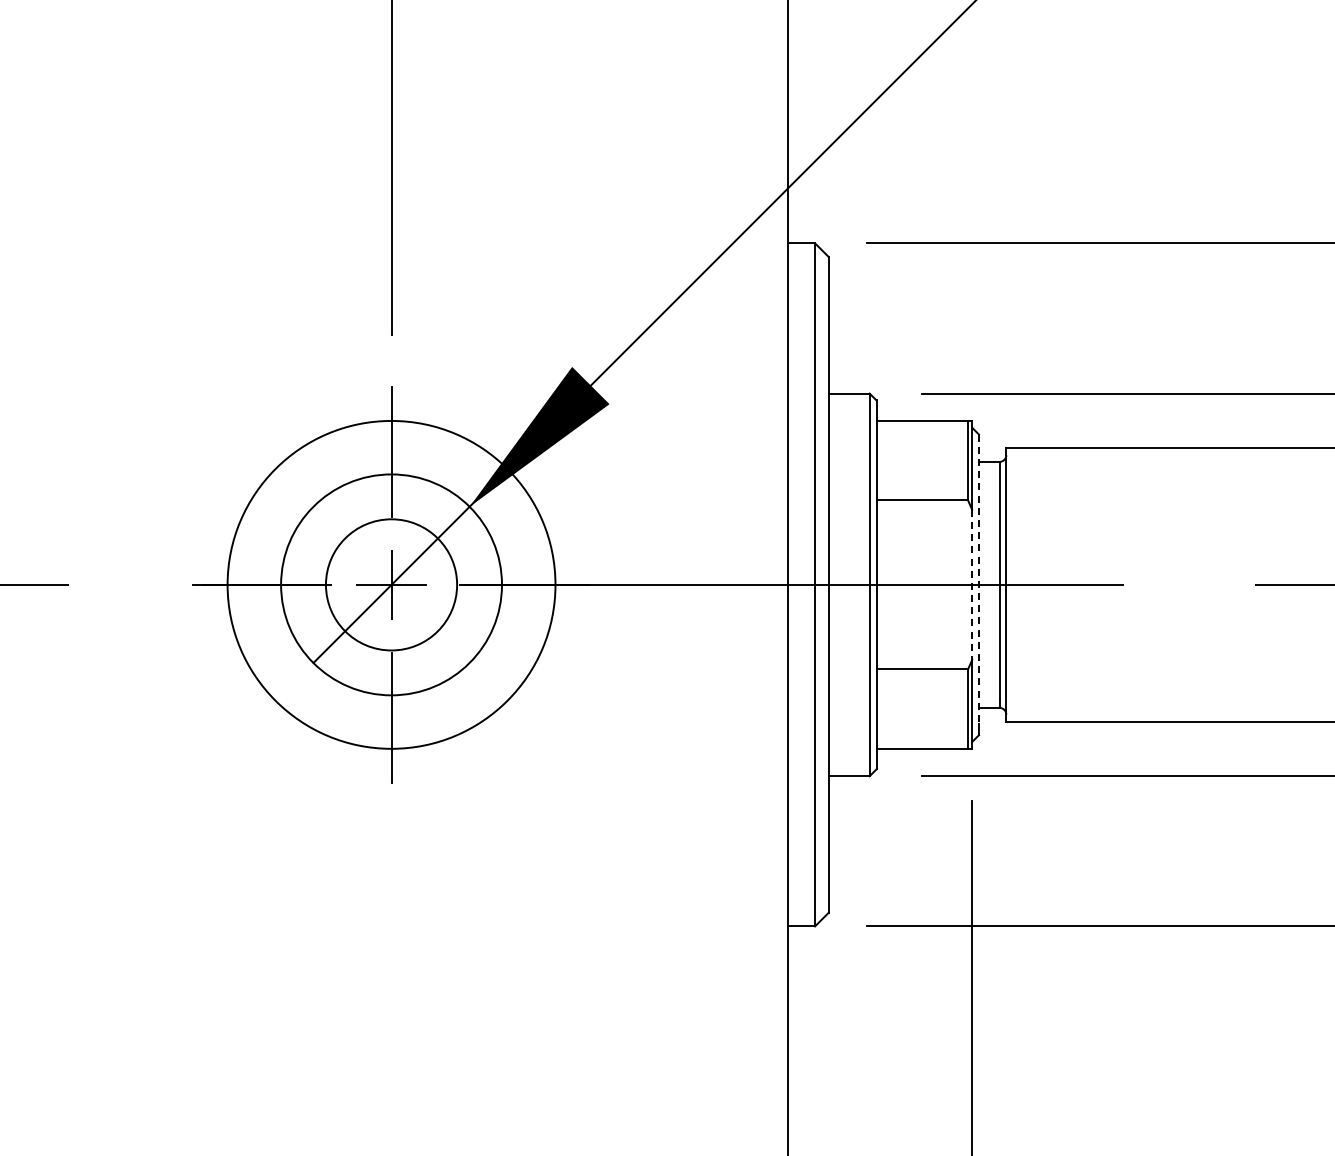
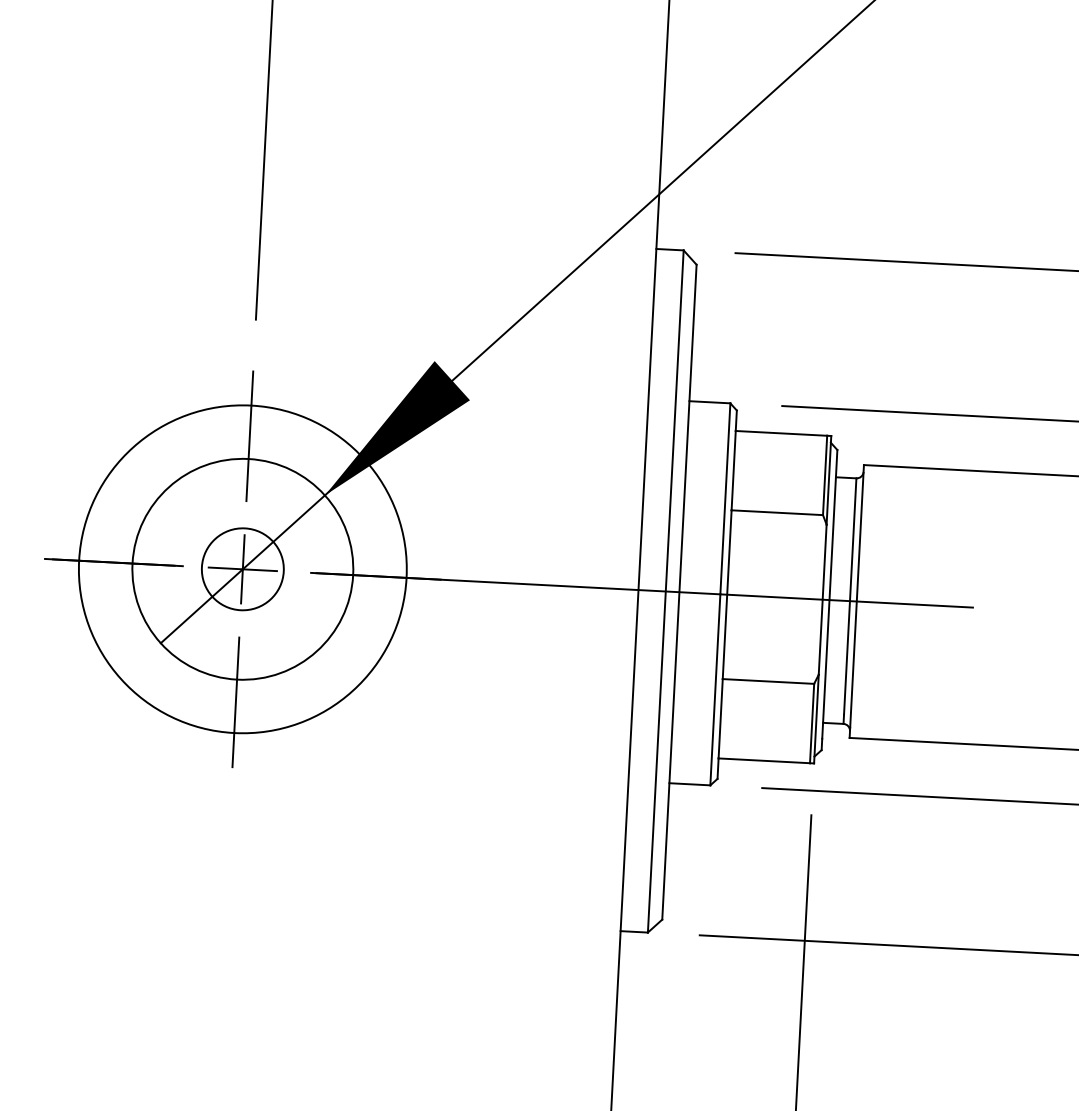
line: (979, 579) -> (830, 594), dashed -> solid
circle: (391, 584) -> (242, 568), size x0.62
line: (972, 585) -> (822, 600), dashed -> solid

